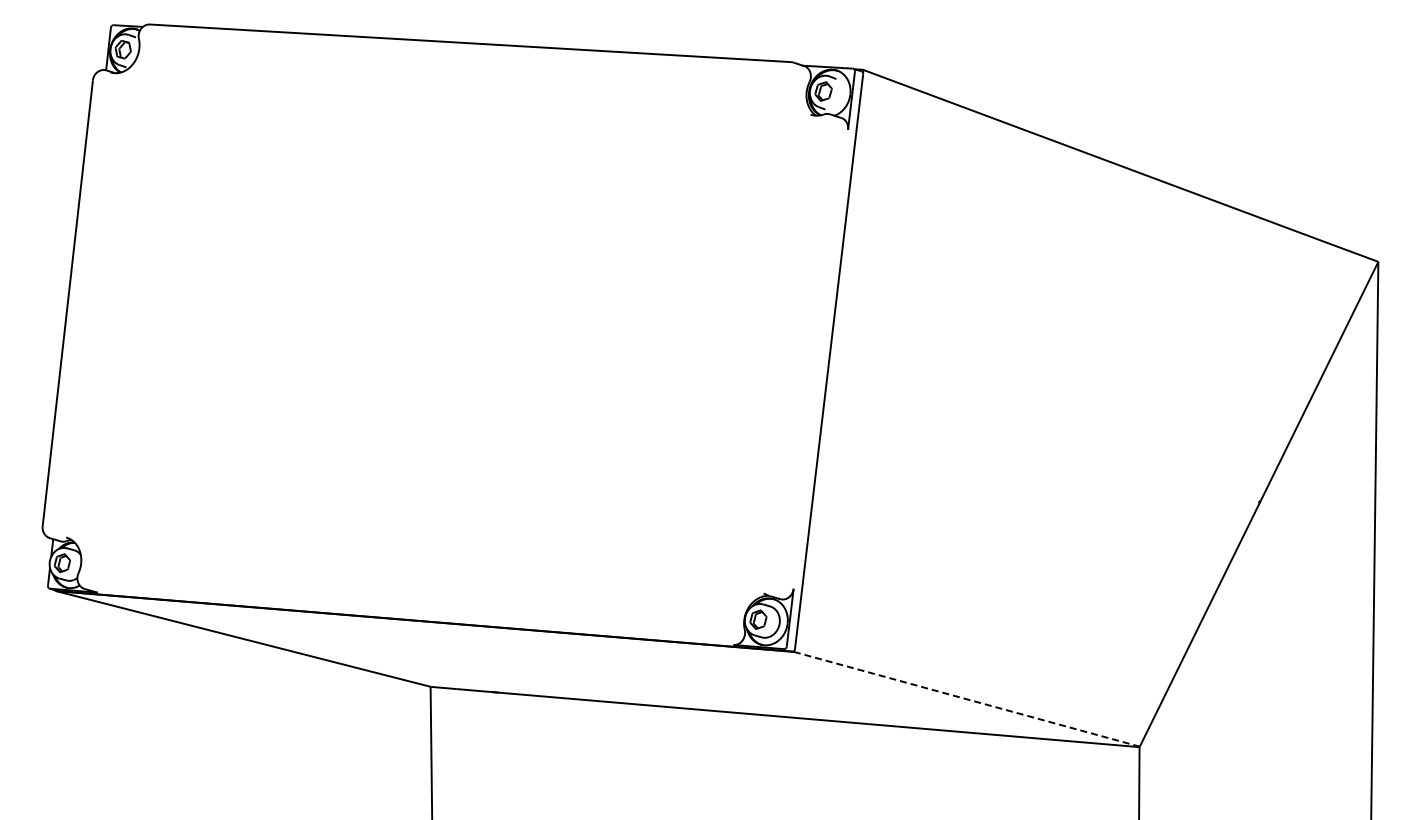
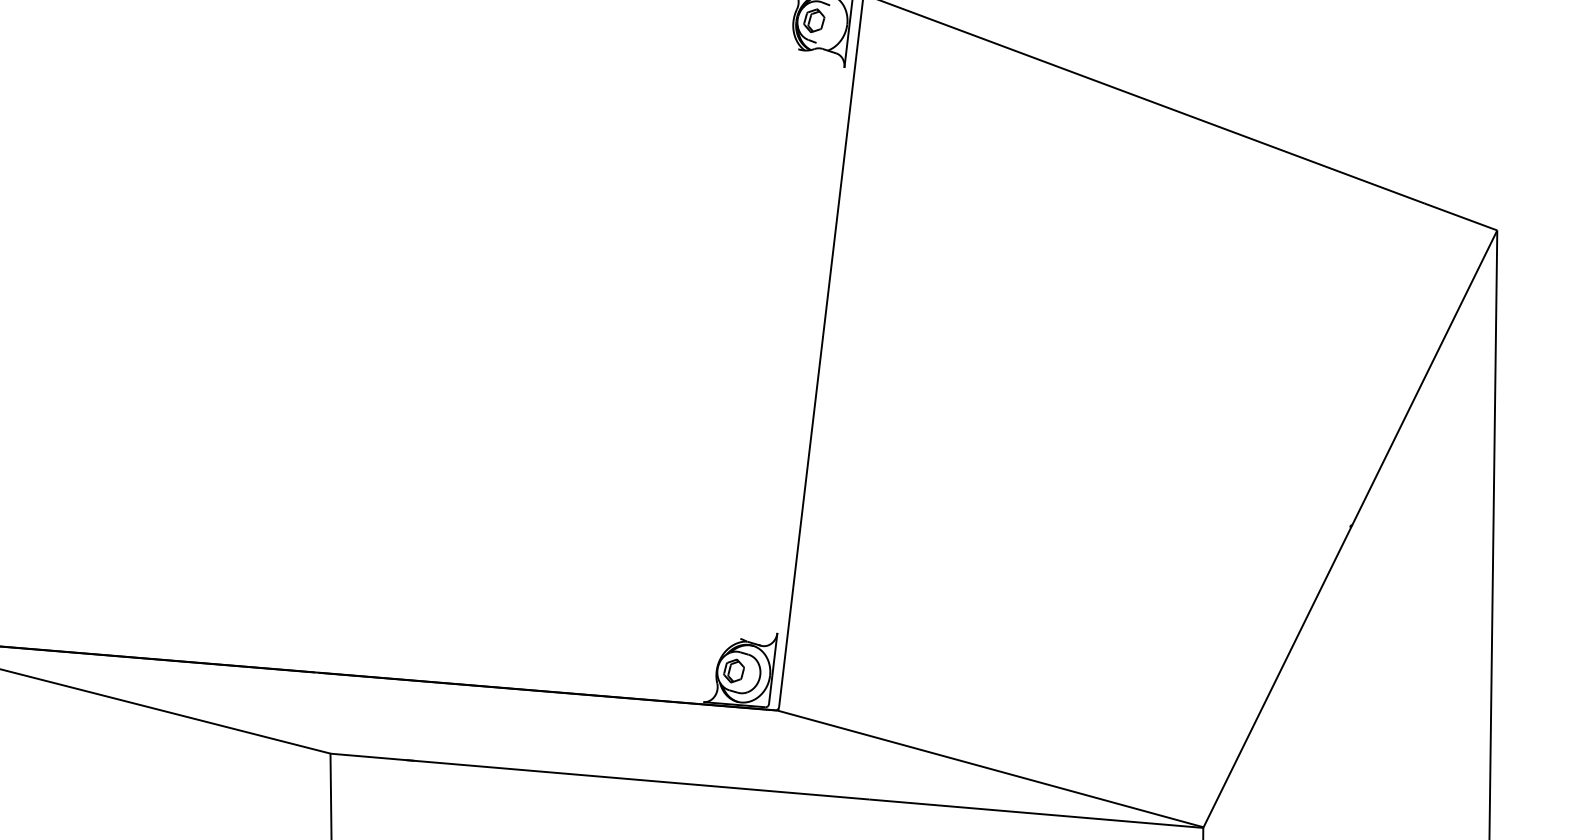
line: (967, 699) -> (991, 769), dashed -> solid

